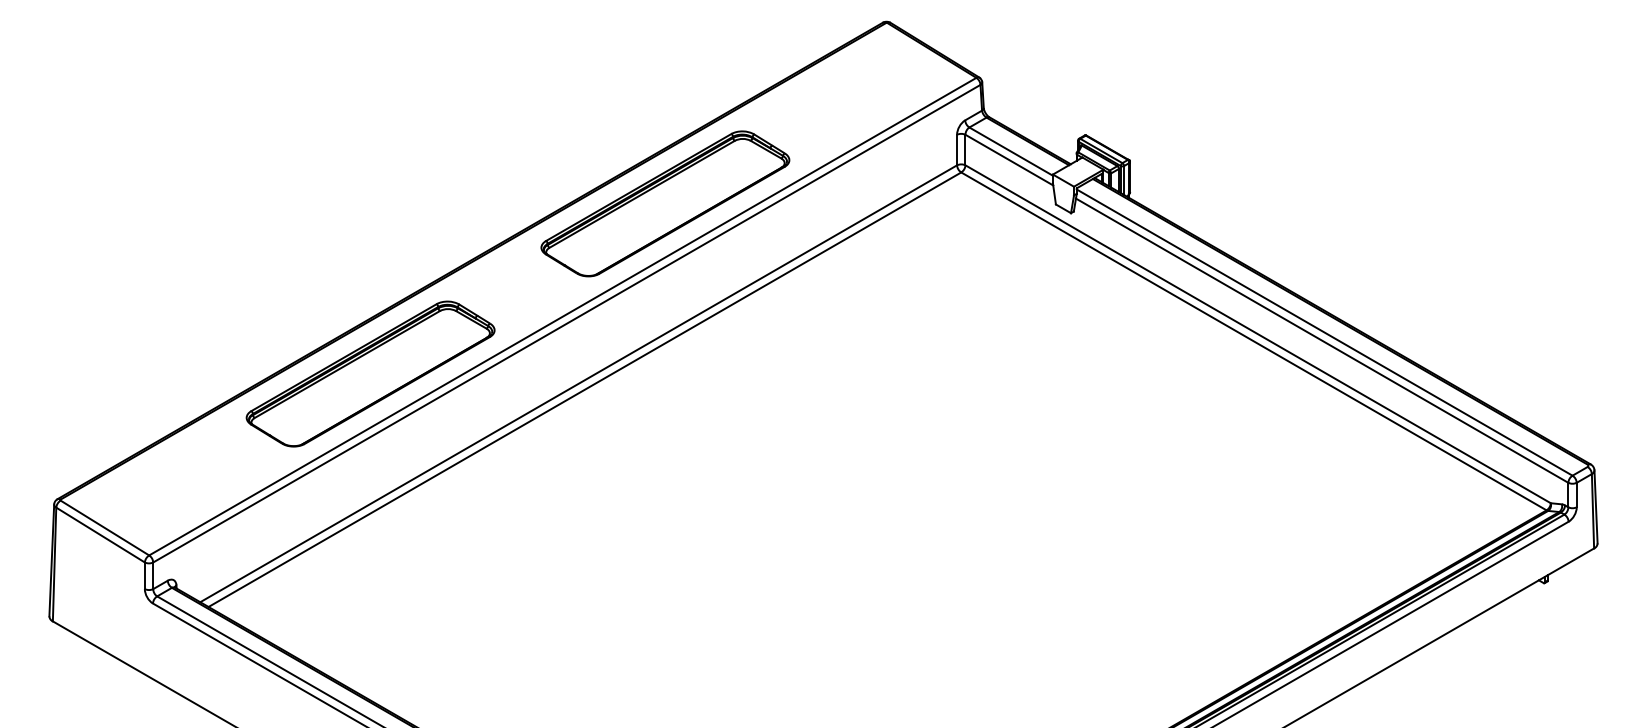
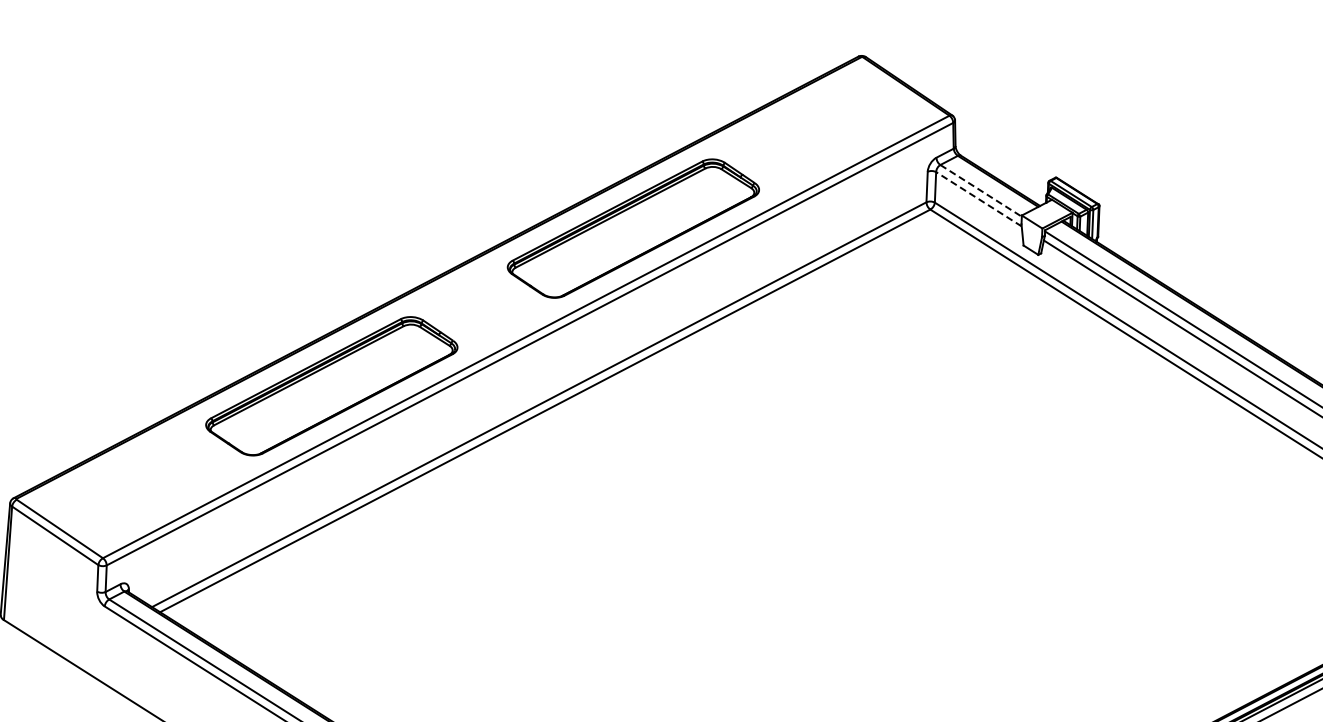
line: (1011, 151) -> (981, 190), solid -> dashed
line: (1009, 160) -> (979, 199), solid -> dashed

